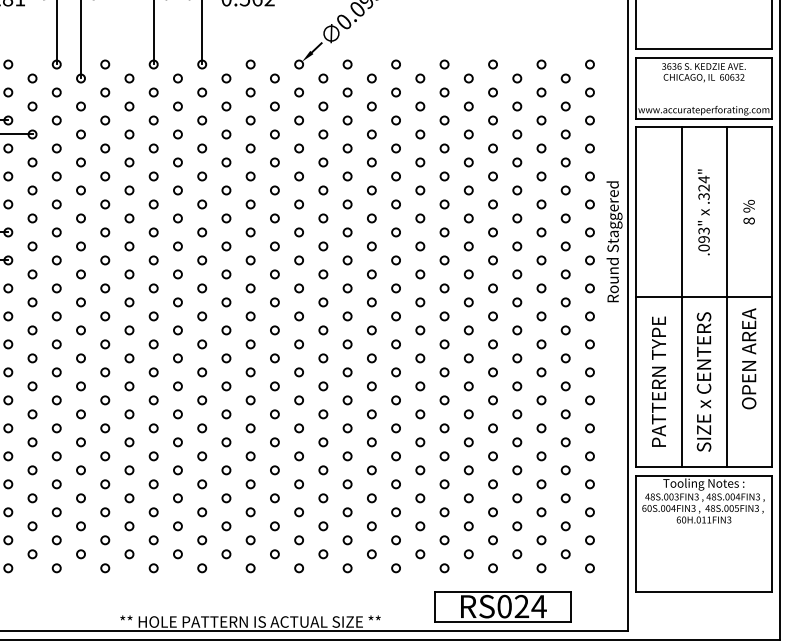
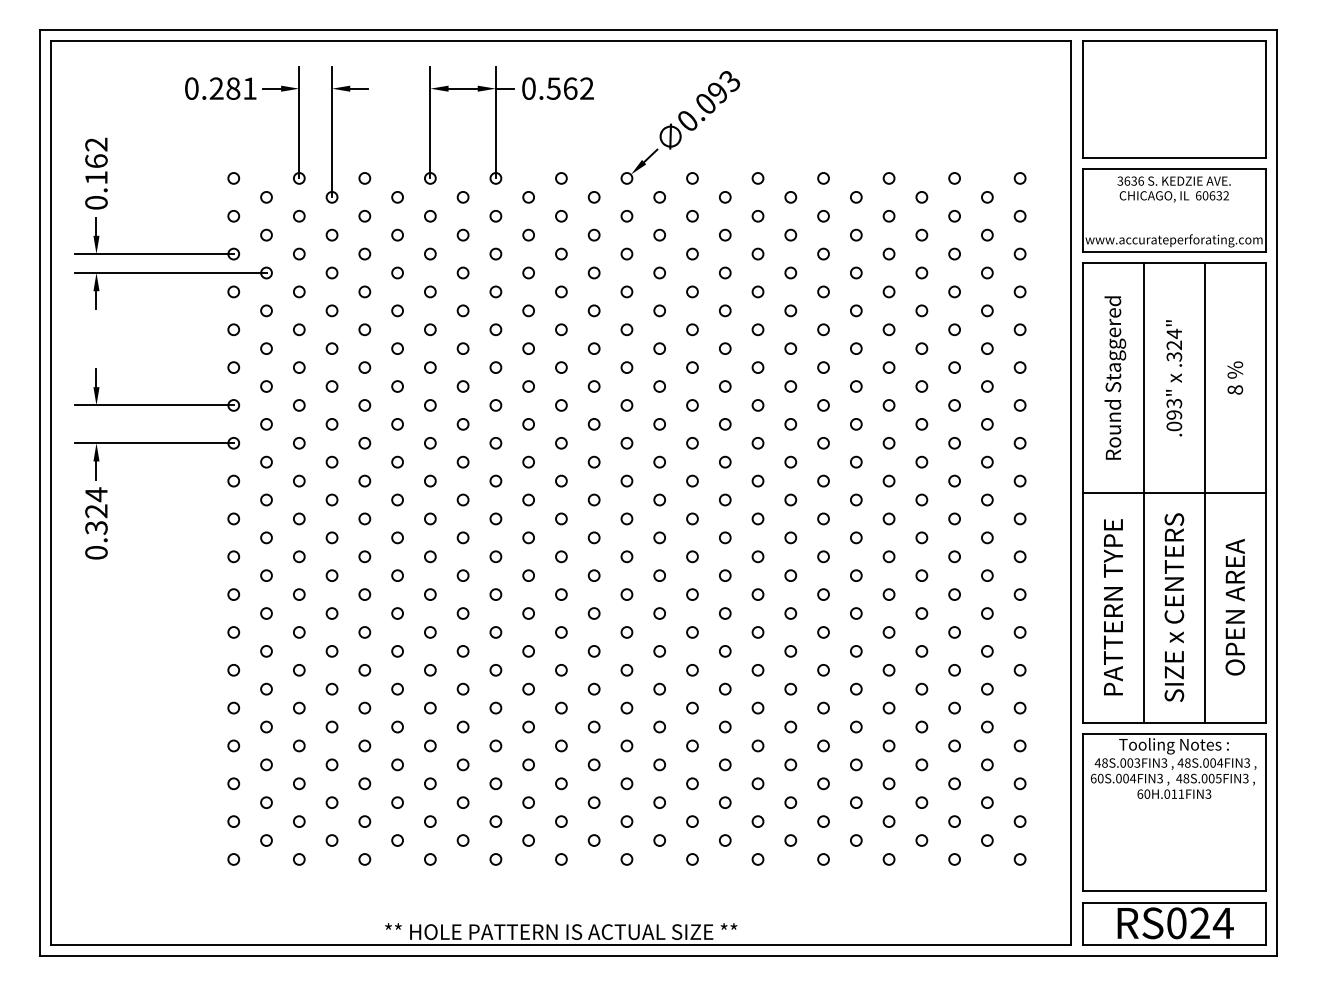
text: (614, 241) -> (1115, 377), moved
text: (749, 358) -> (1235, 606), moved
part: (502, 606) -> (1174, 923), moved

